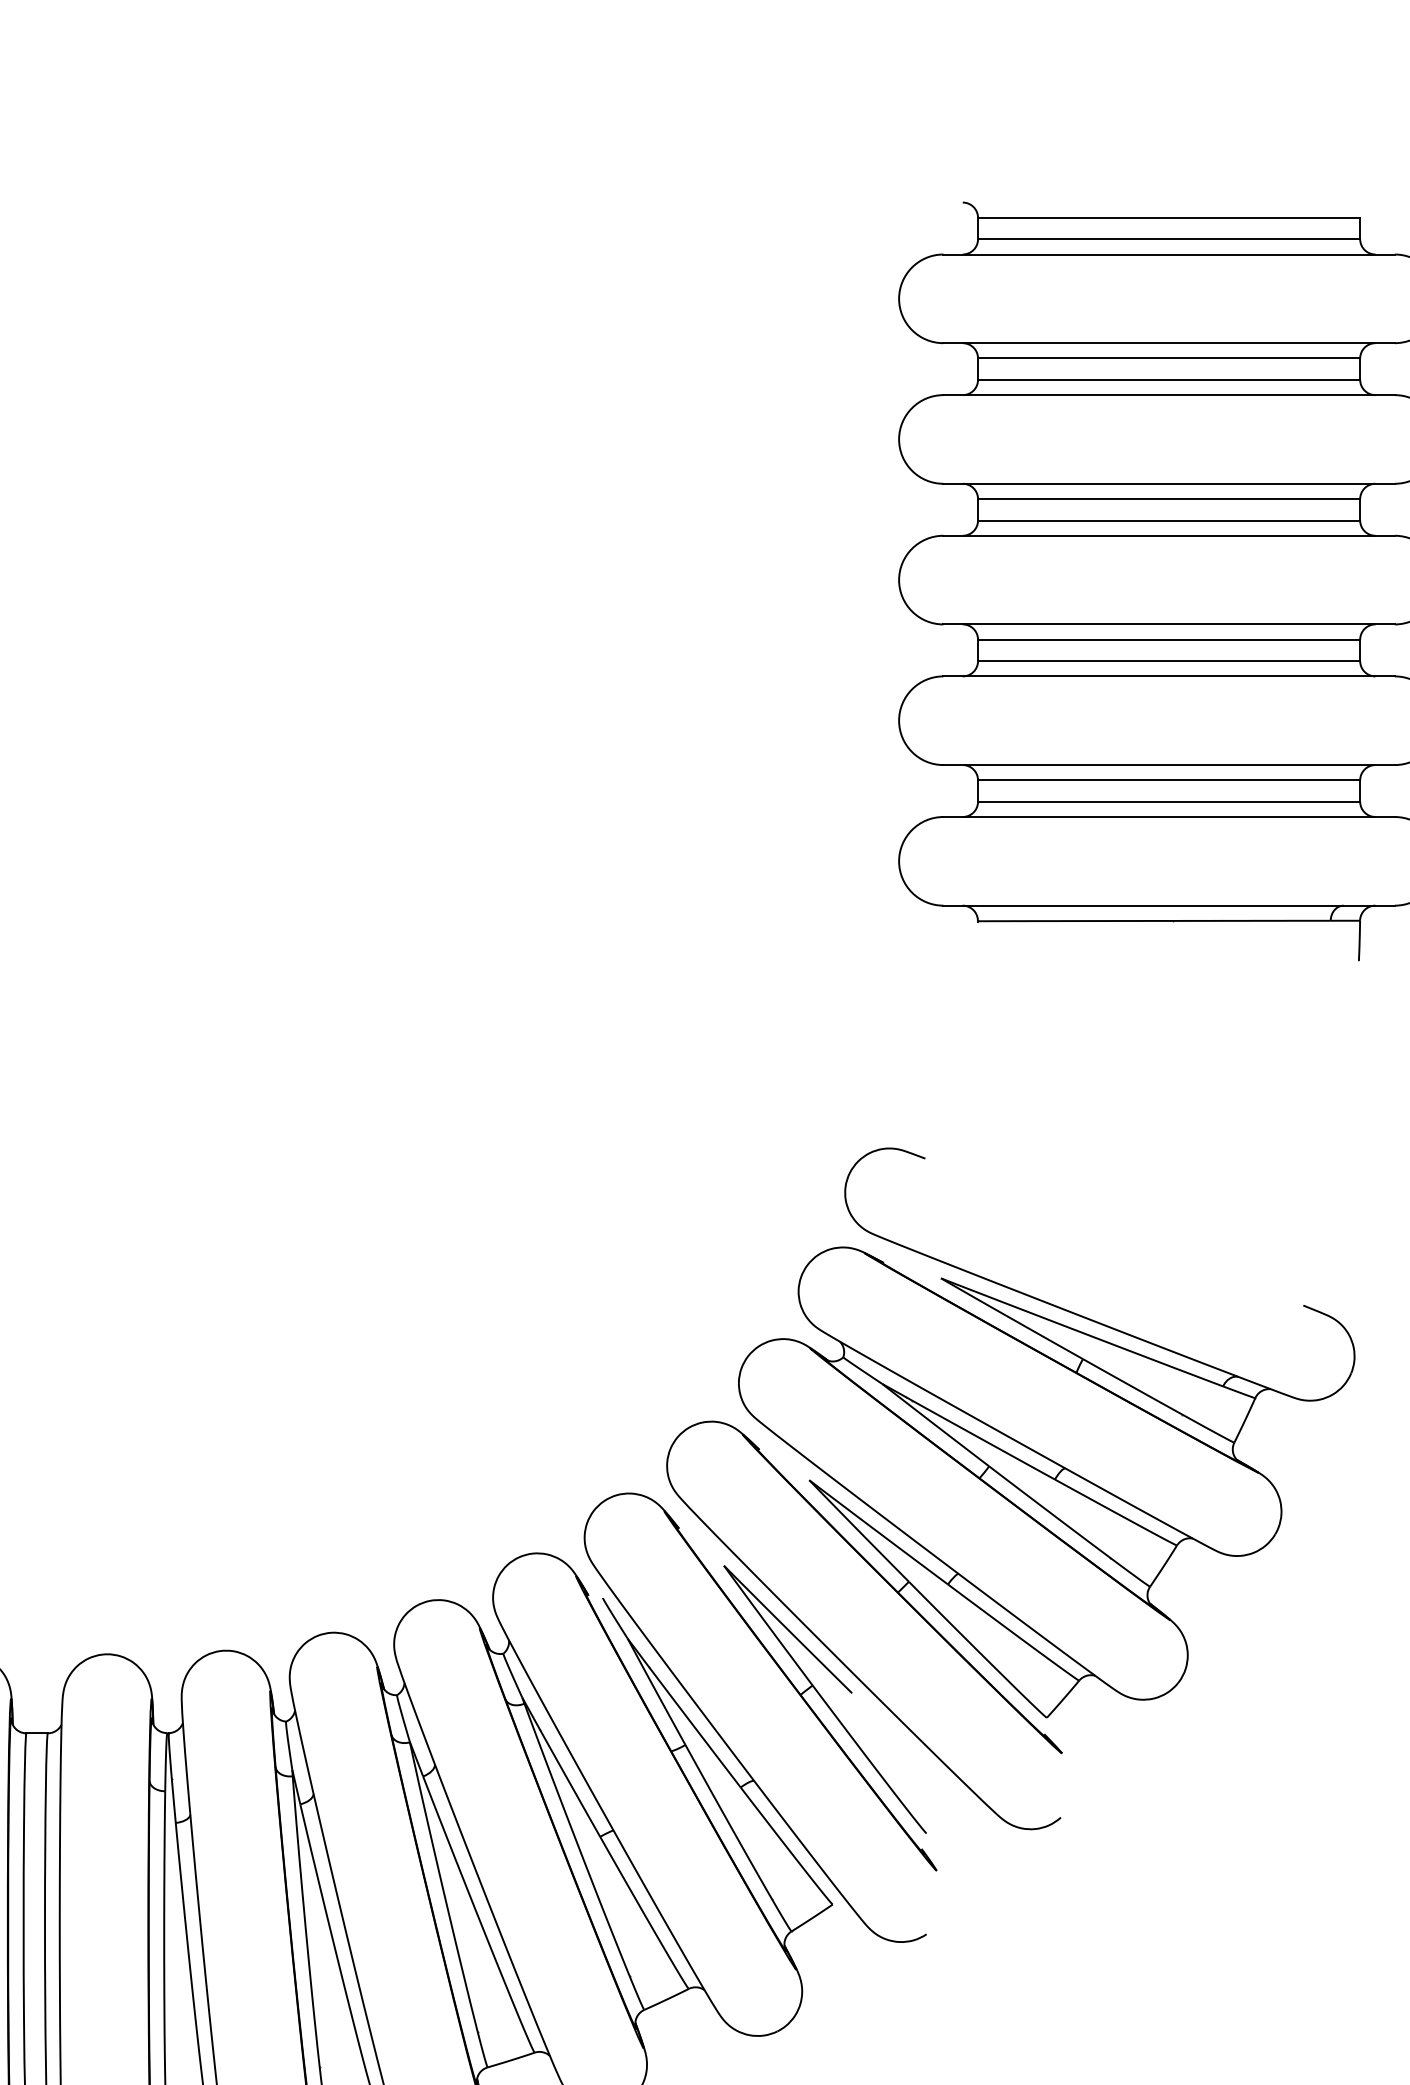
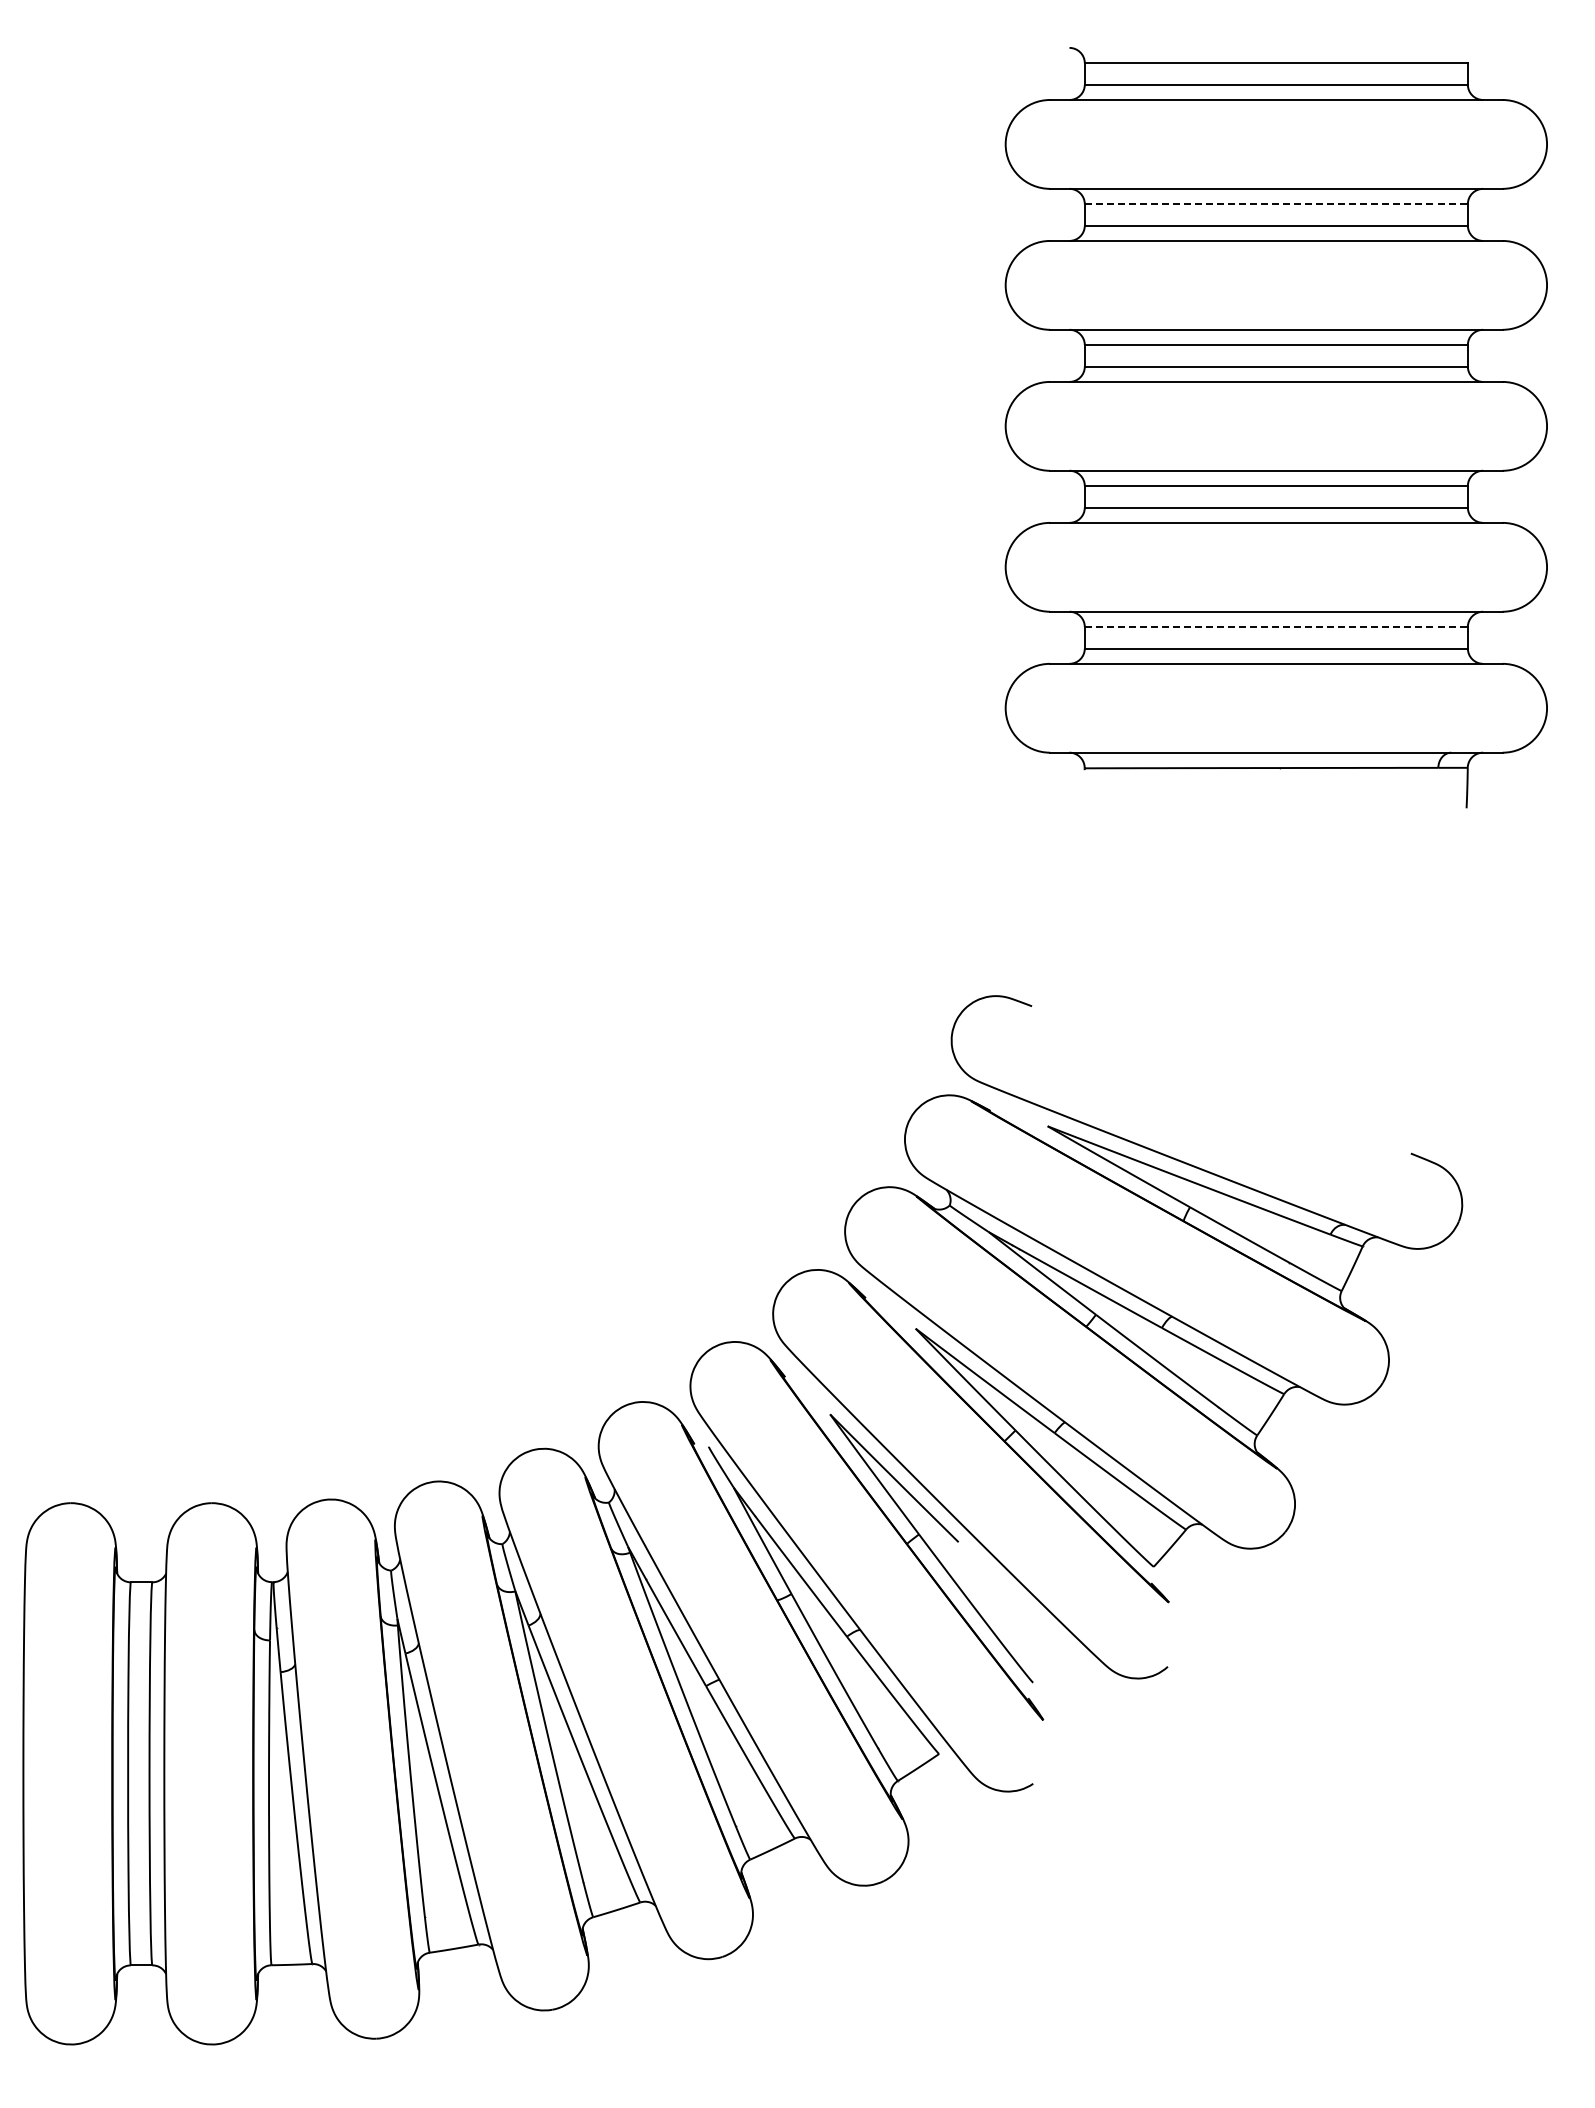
line: (1169, 358) -> (1276, 204), solid -> dashed
line: (1169, 780) -> (1276, 627), solid -> dashed

